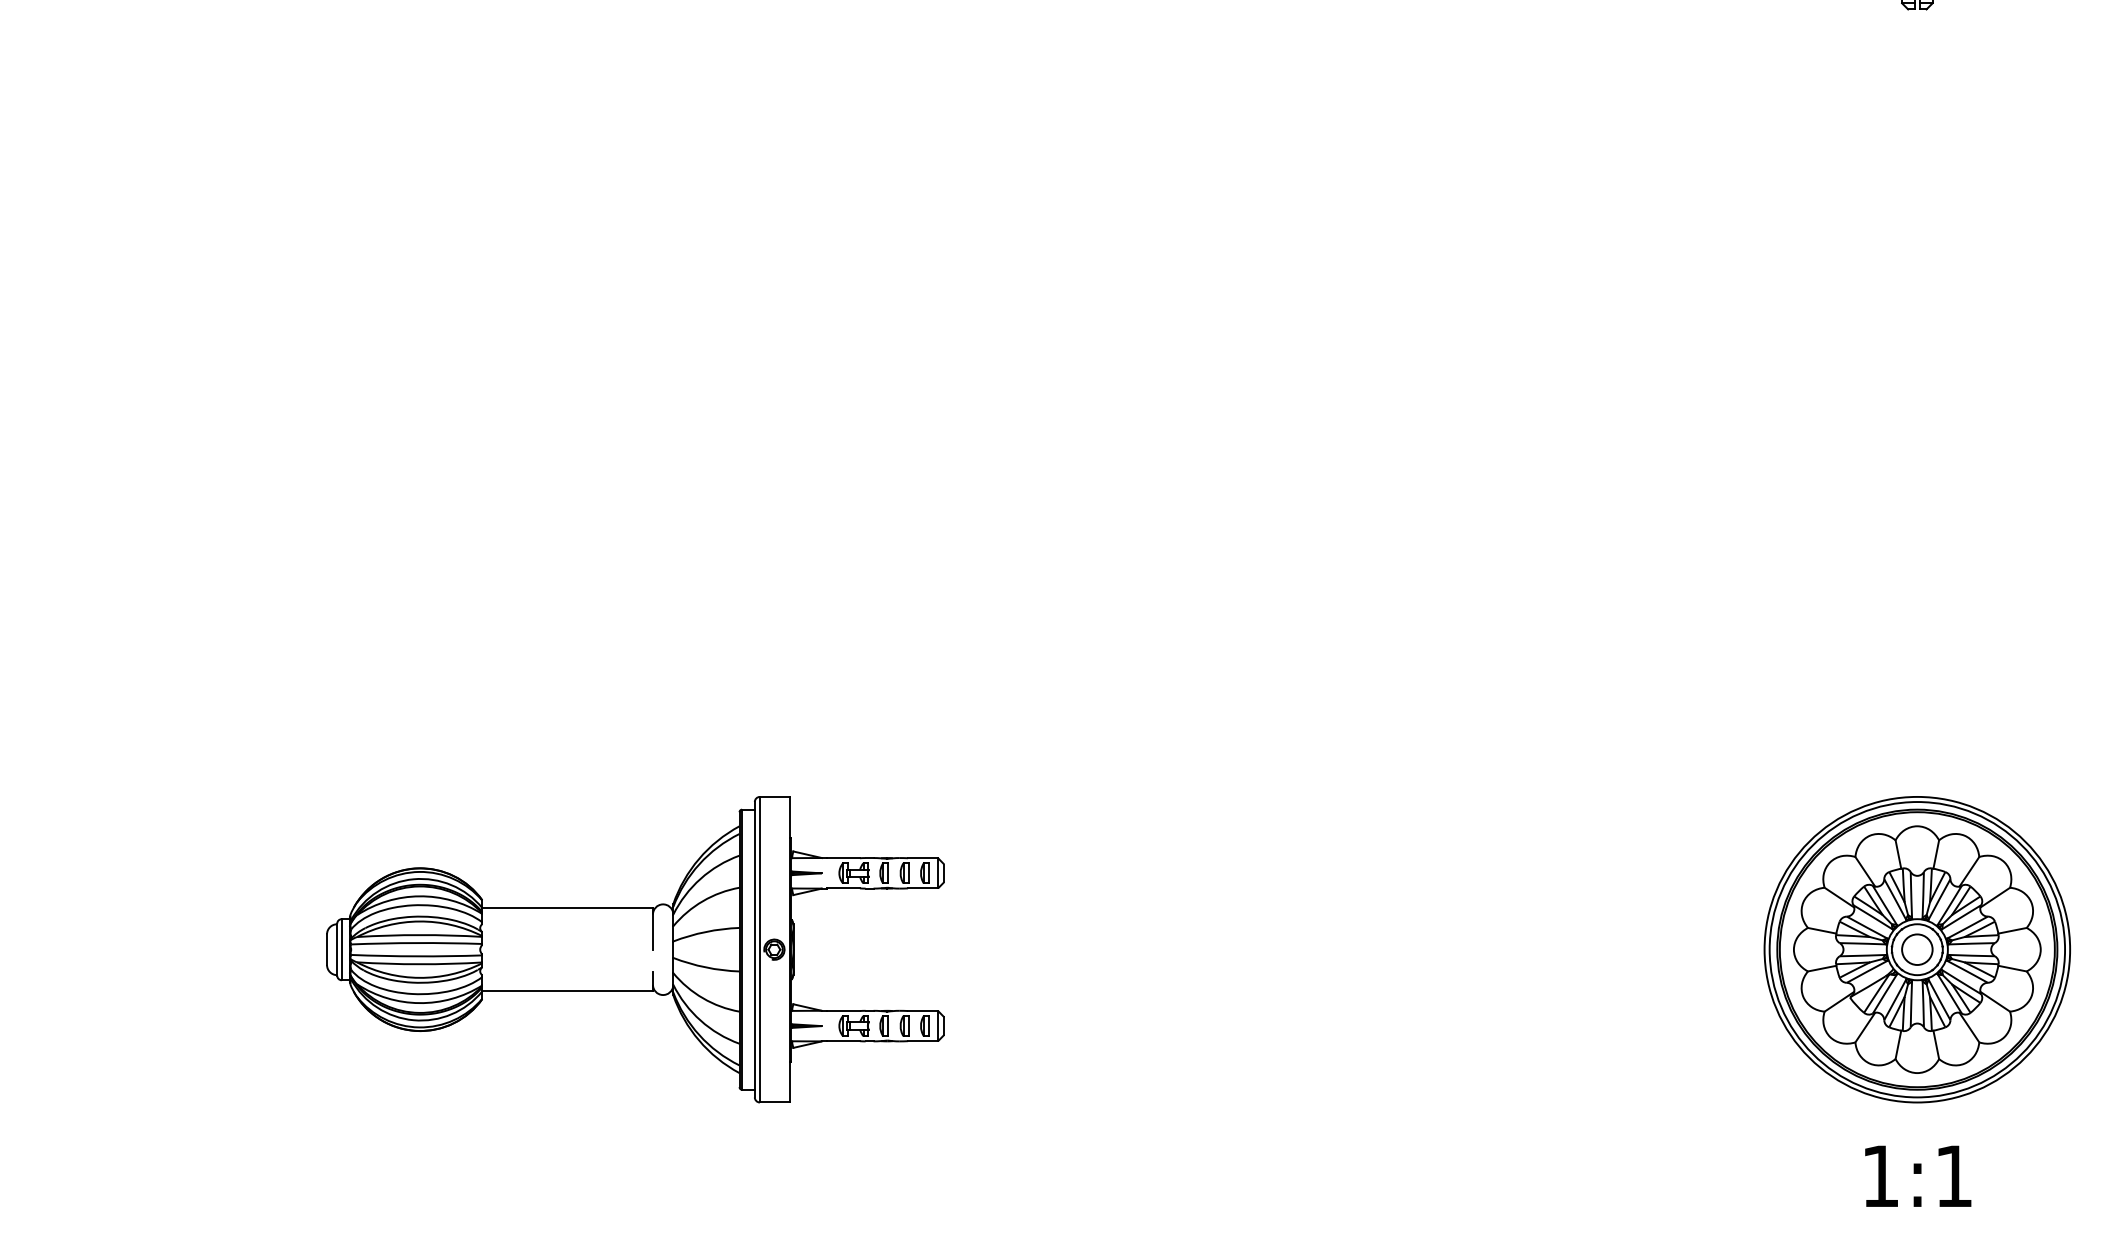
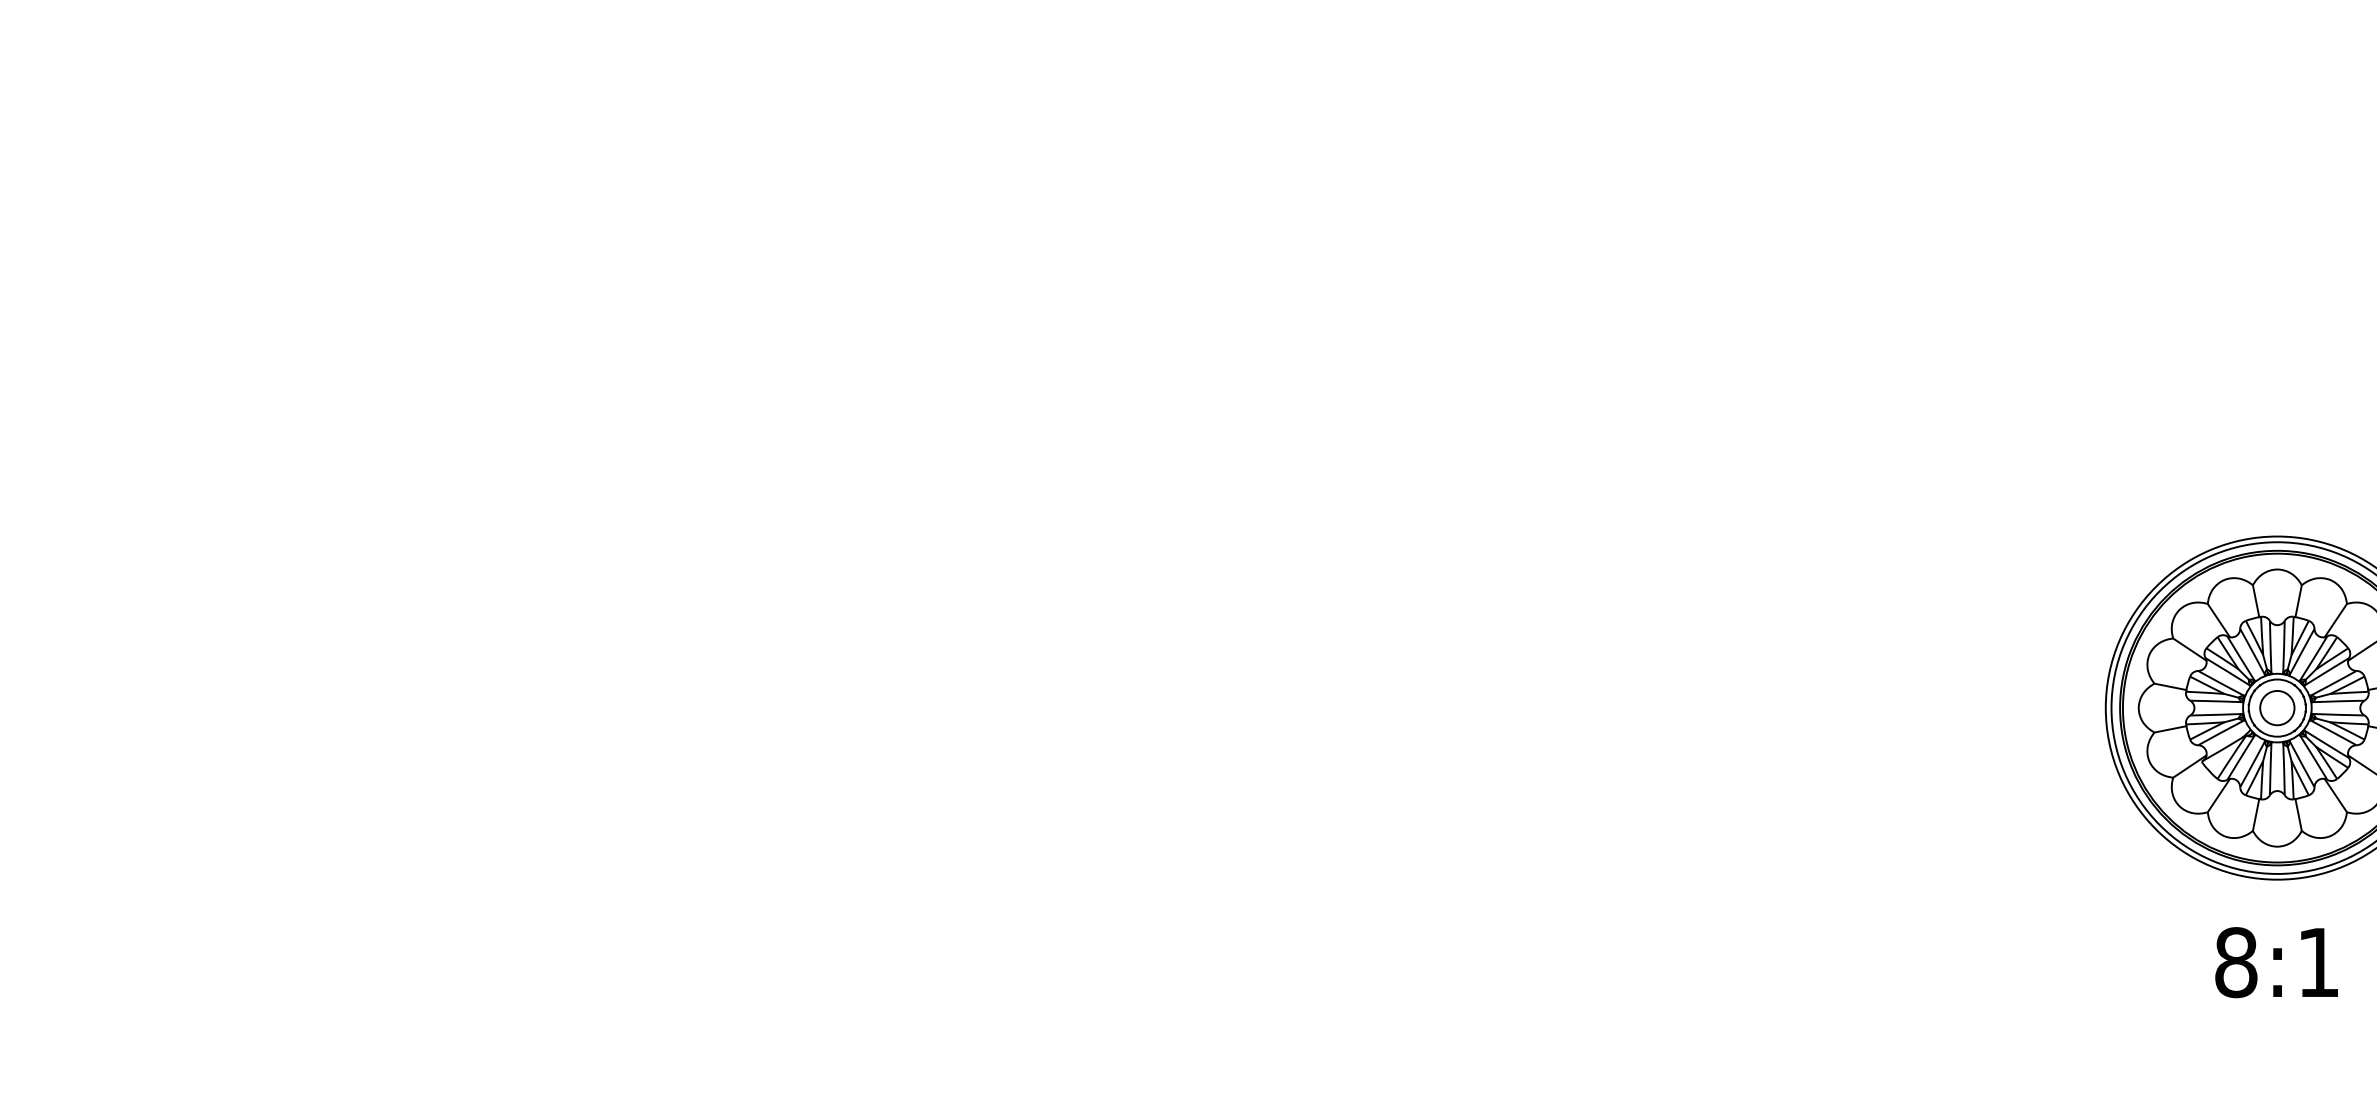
part: (635, 949) -> (837, 707), removed
text: (1880, 1175) -> (2235, 961), 1:1 -> 8:1

